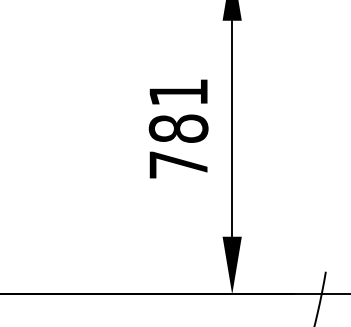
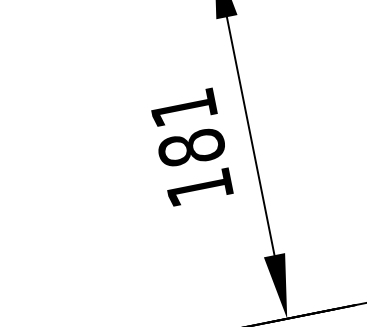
text: (178, 164) -> (199, 187), 781 -> 181

